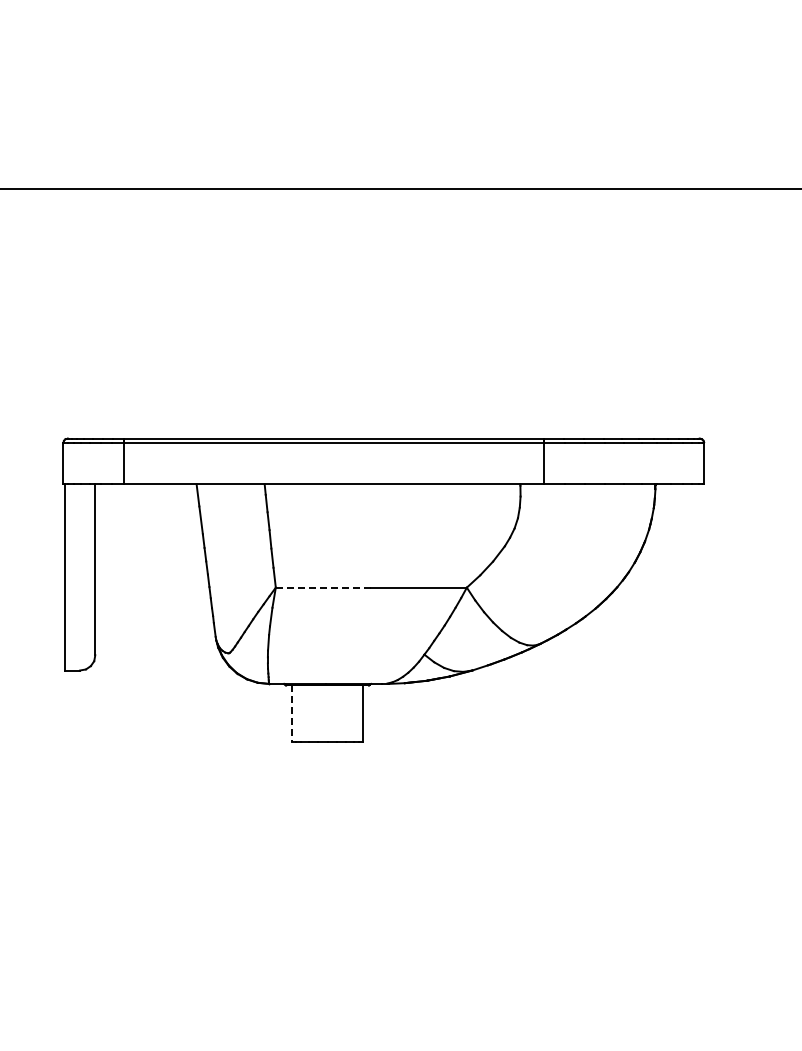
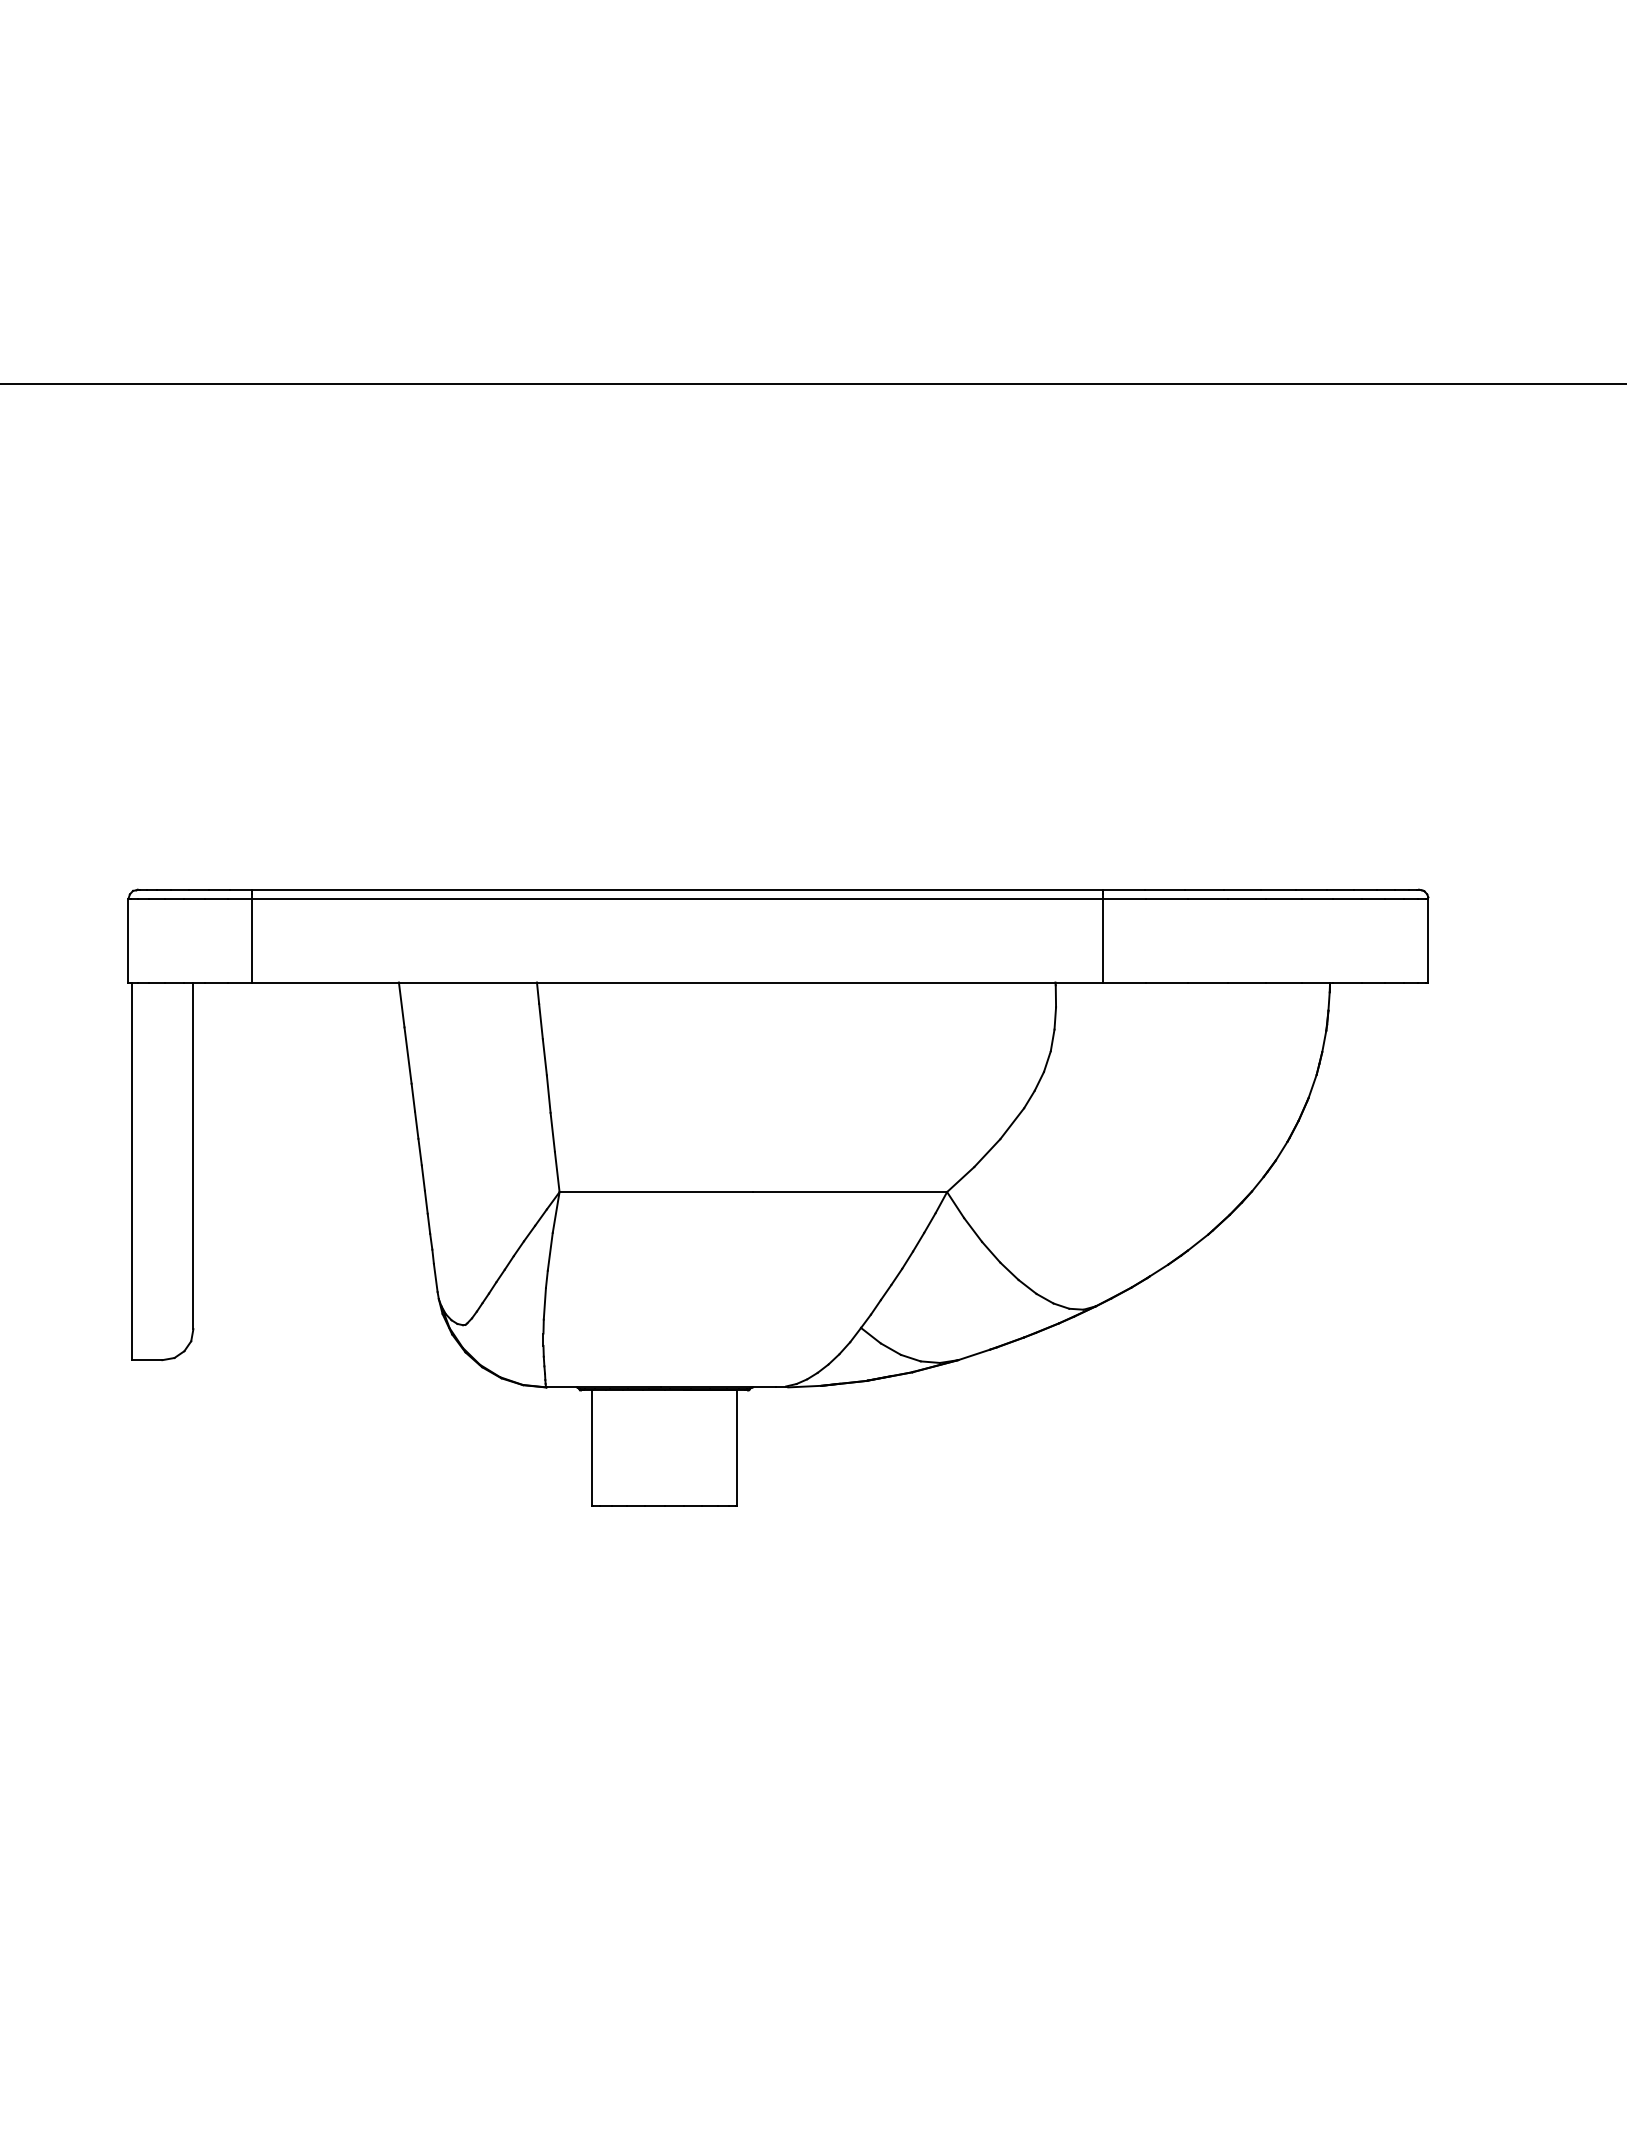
line: (323, 587) -> (656, 1191), dashed -> solid
line: (291, 714) -> (591, 1449), dashed -> solid

